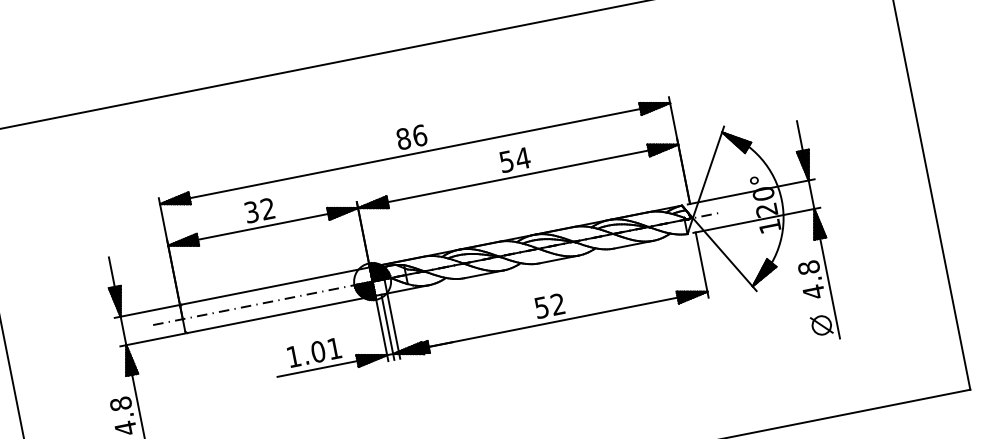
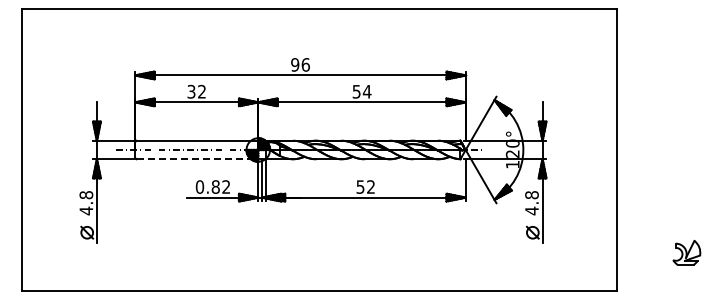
text: (403, 138) -> (295, 64), 86 -> 96
line: (281, 314) -> (197, 159), solid -> dashed
text: (313, 351) -> (212, 186), 1.01 -> 0.82

